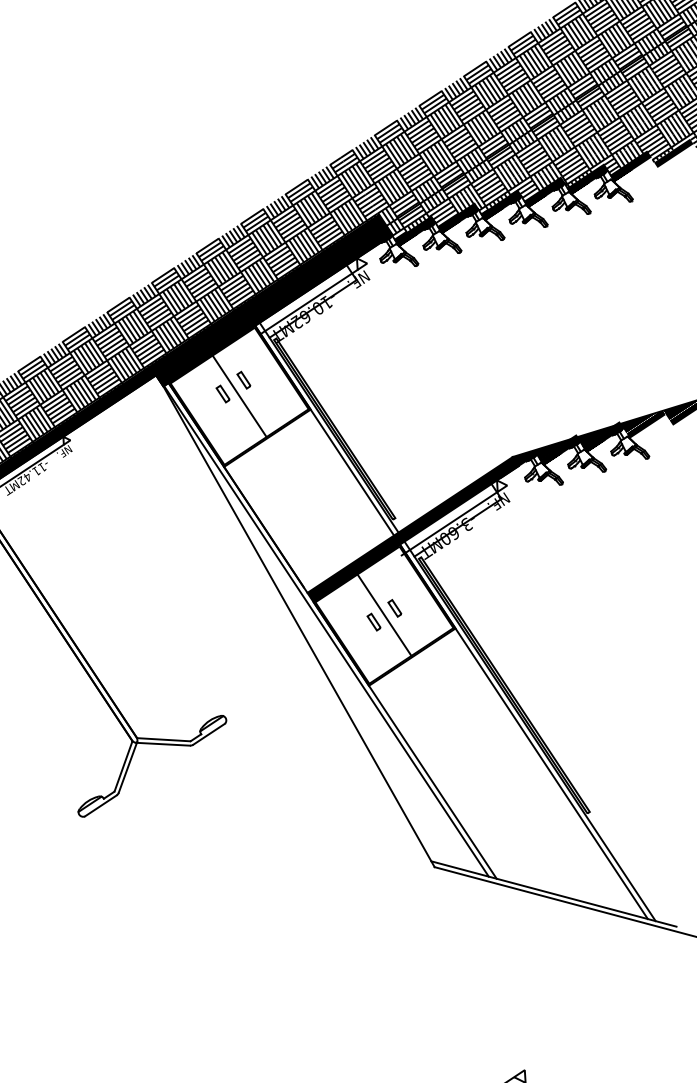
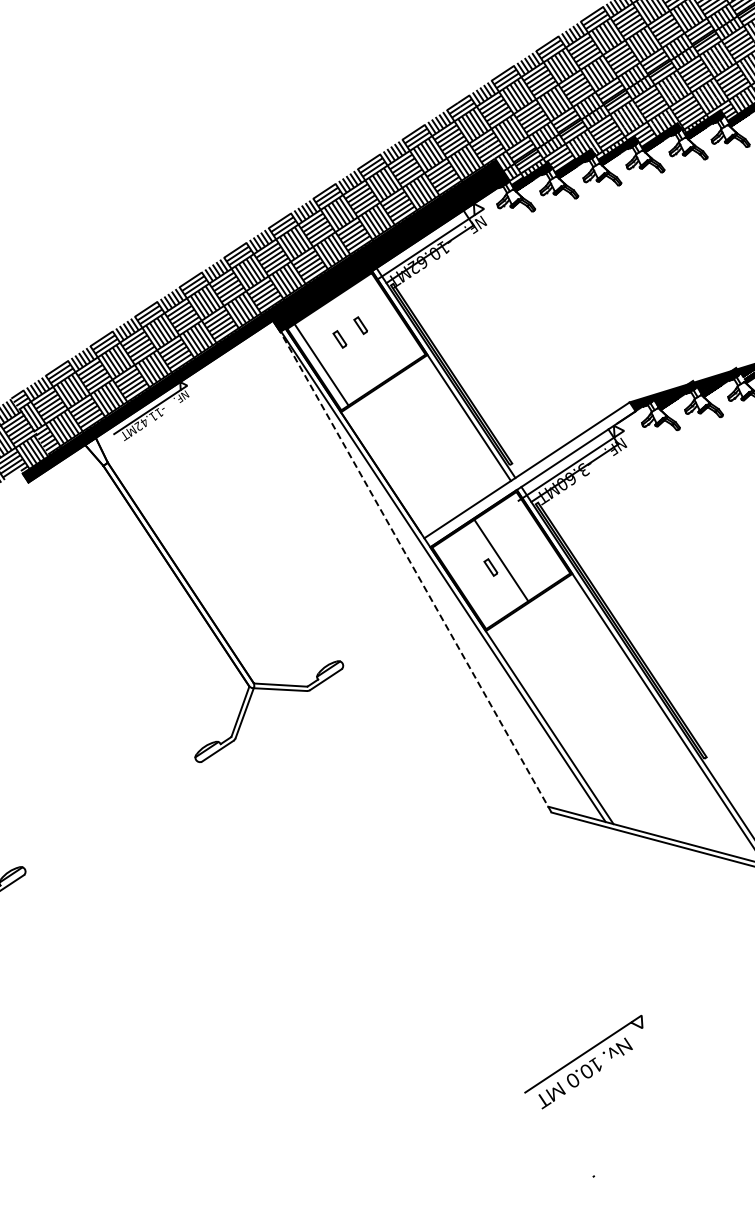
line: (239, 396) -> (321, 364), moved
fill: (412, 529) -> (529, 474), removed
part: (394, 608) -> (511, 553), removed
line: (298, 627) -> (415, 572), solid -> dashed

